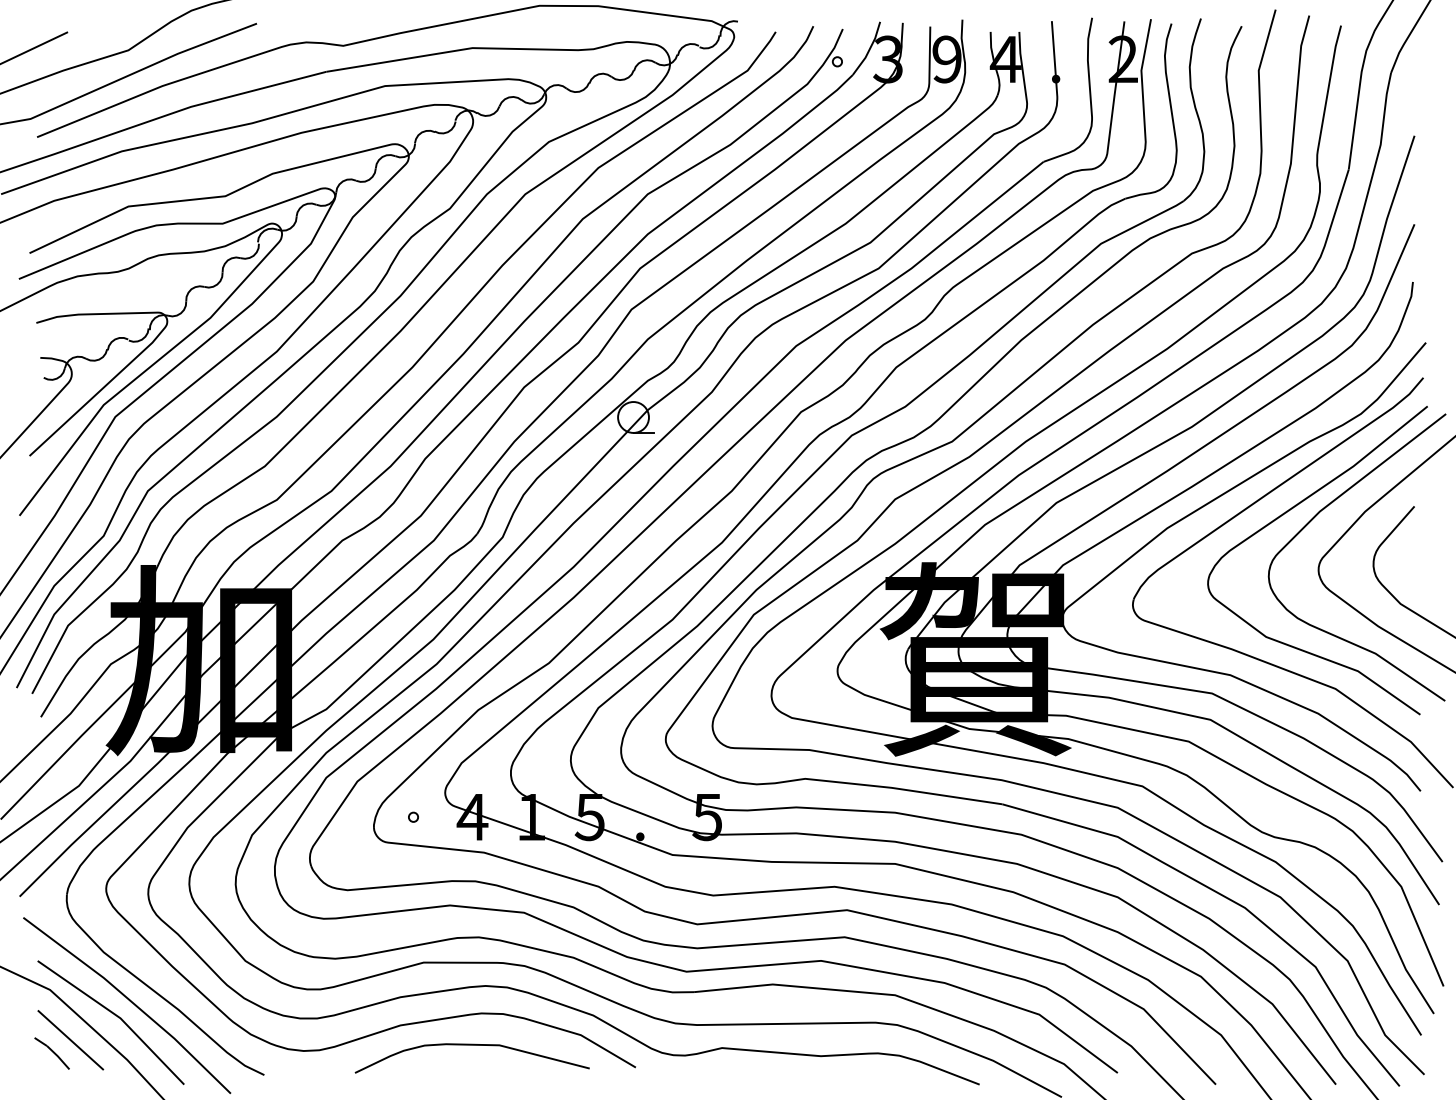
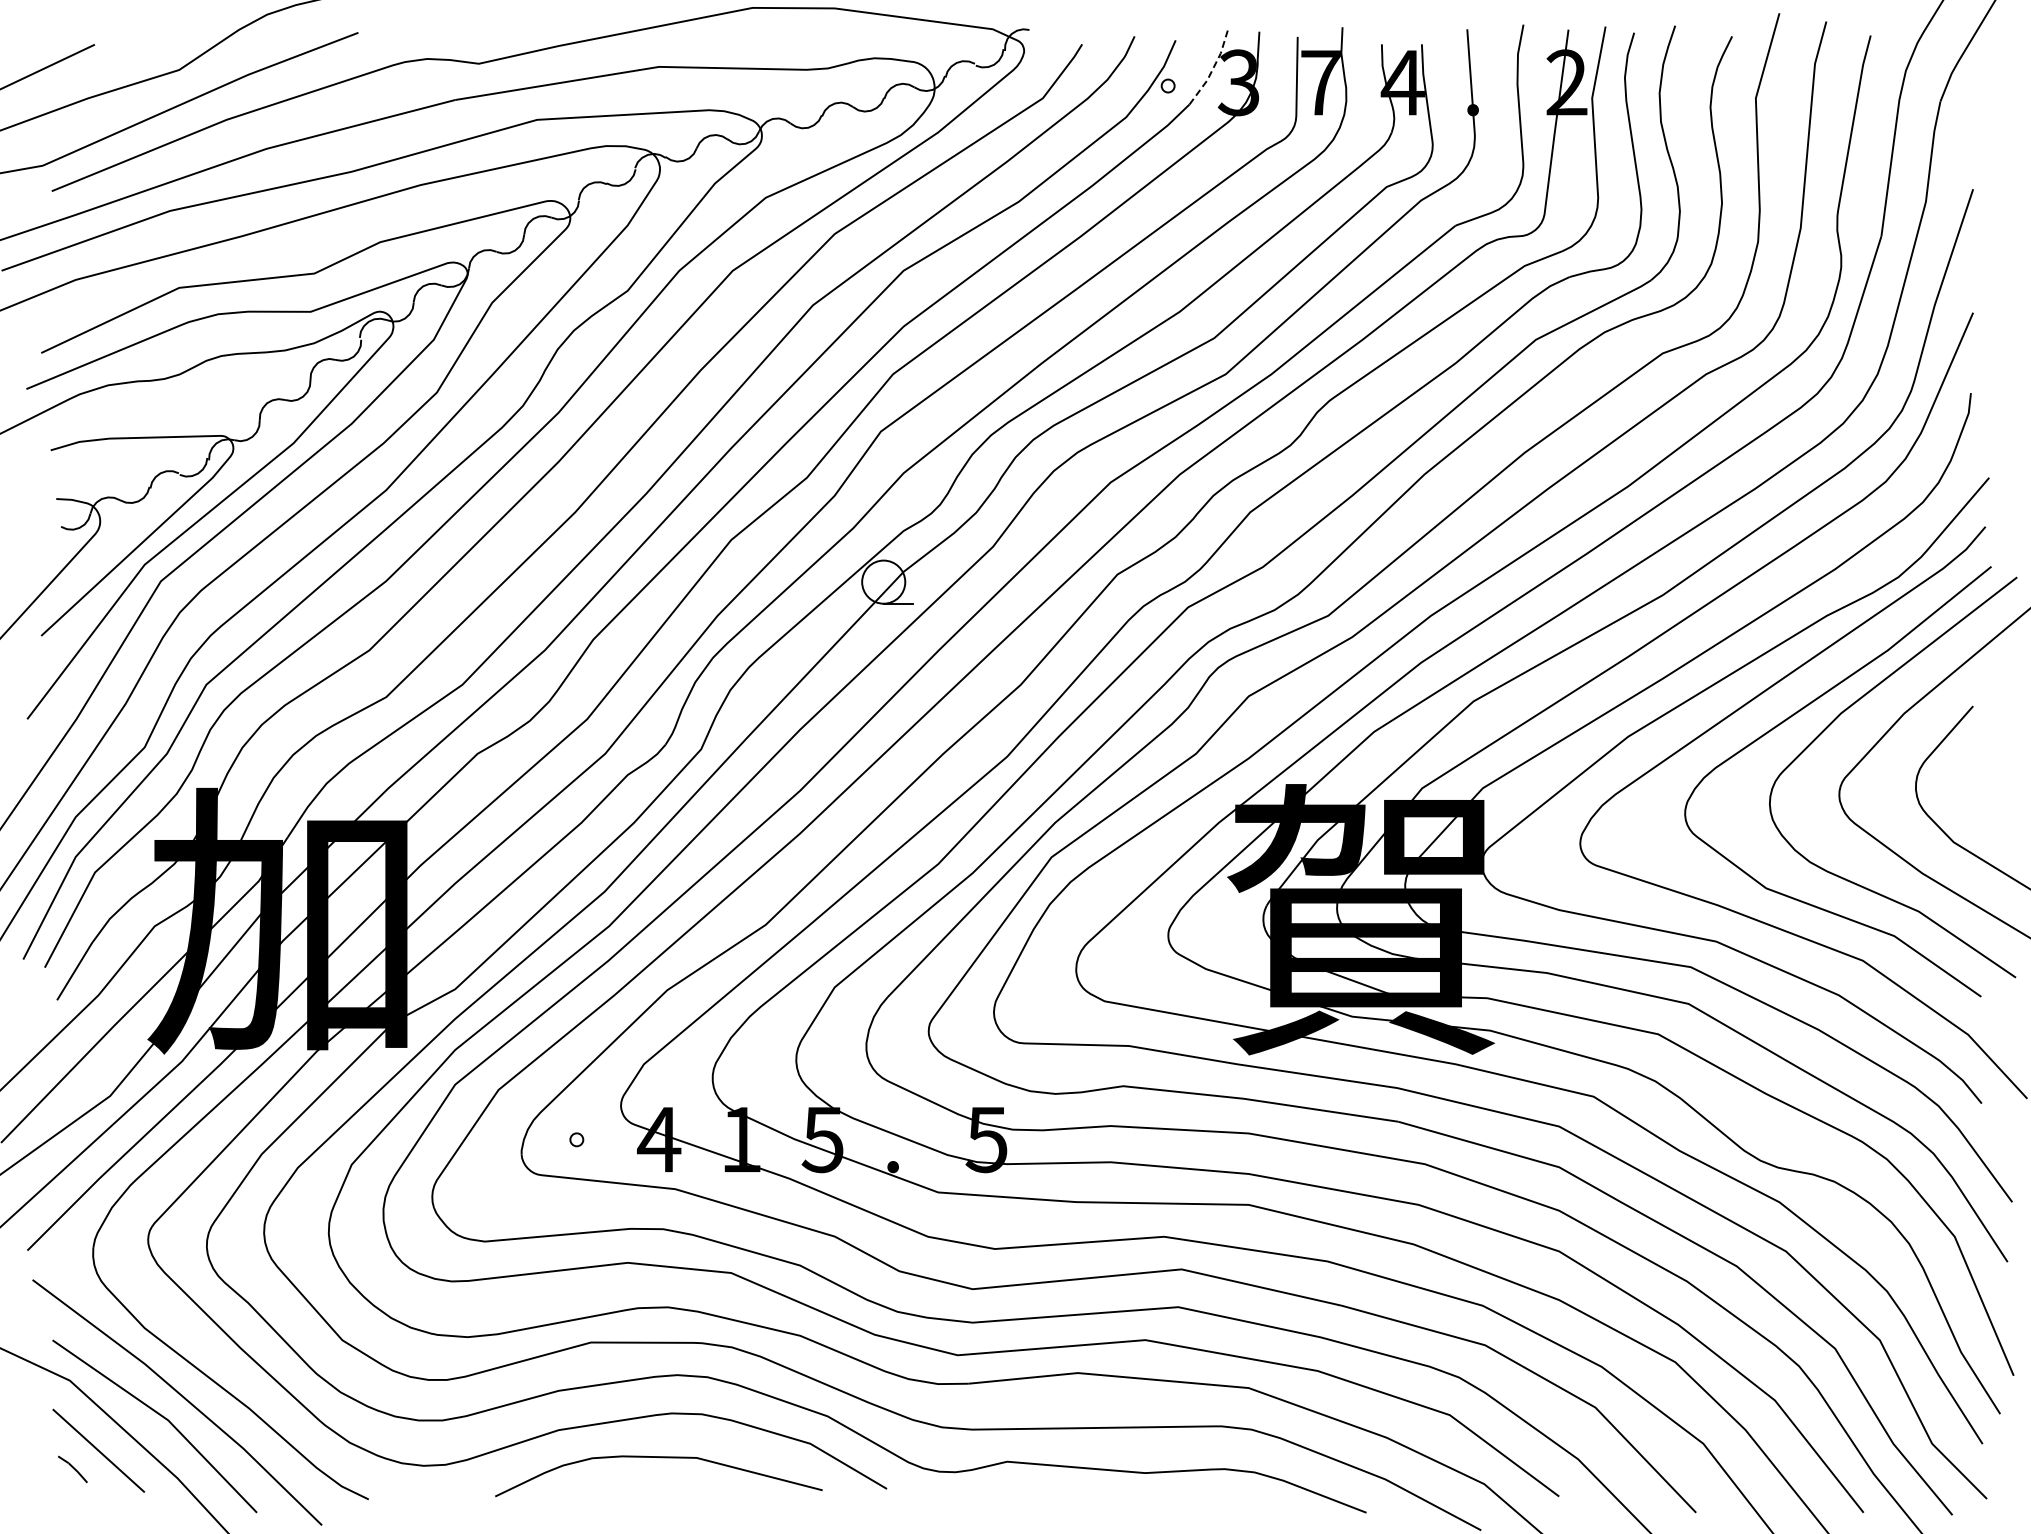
line: (869, 49) -> (1212, 69), solid -> dashed
text: (947, 59) -> (1321, 82), 9 -> 7
part: (51, 1053) -> (72, 1469), size x0.6

